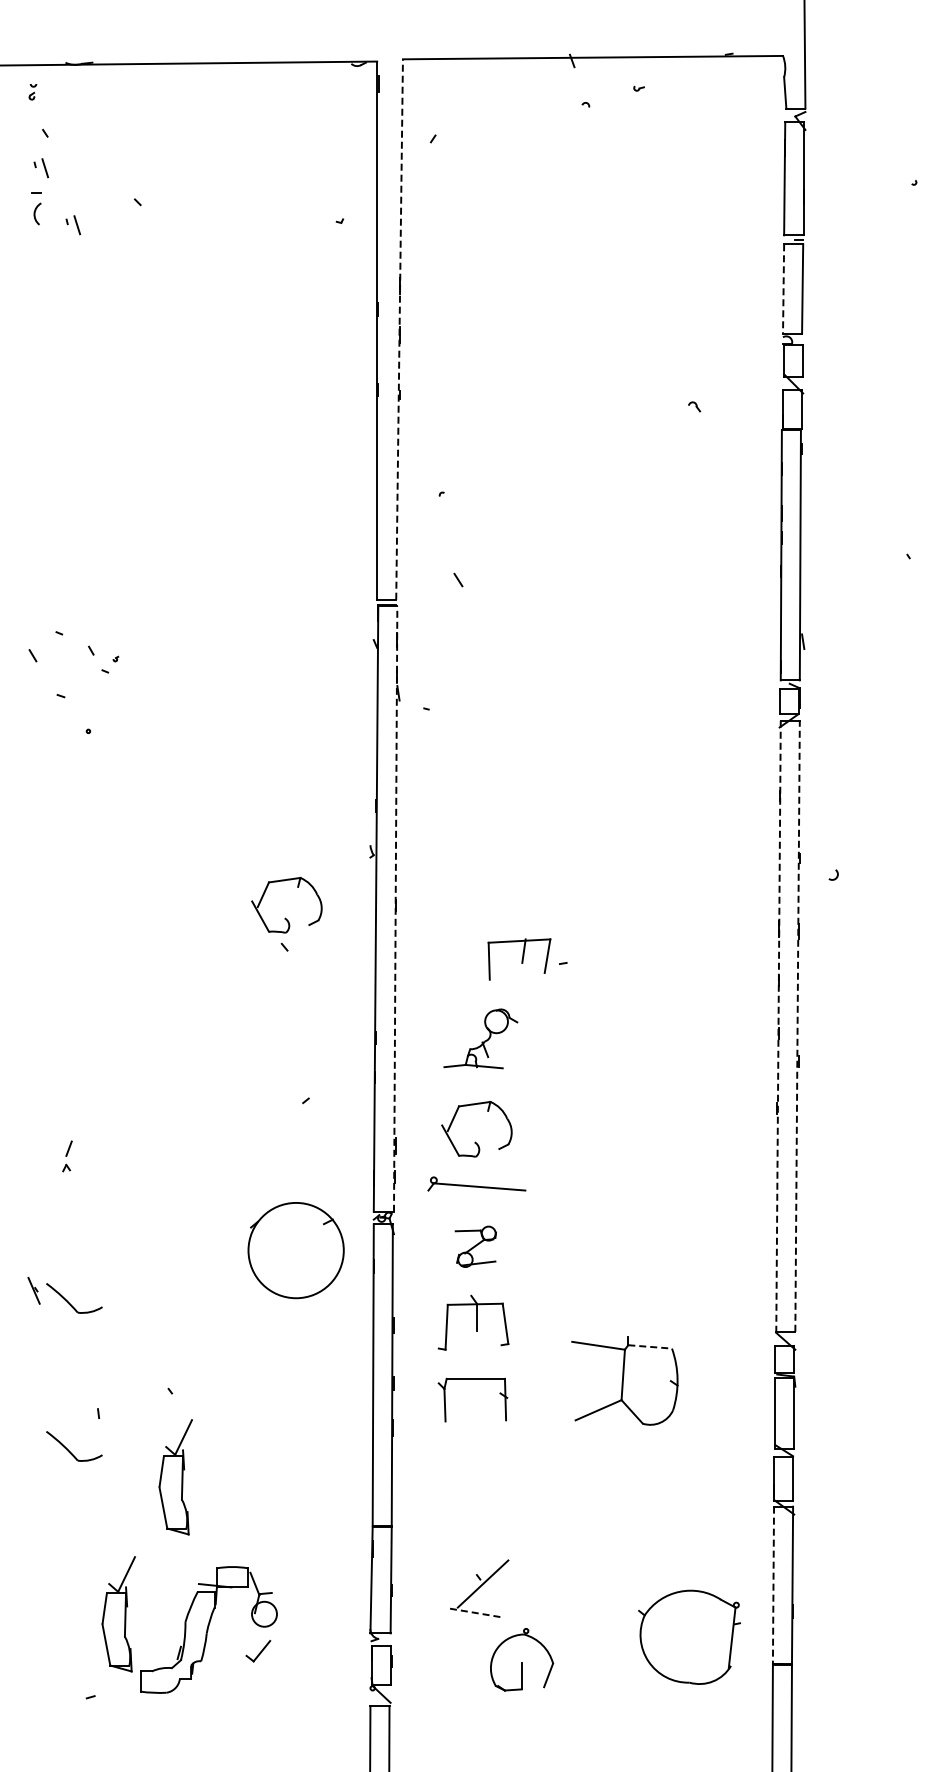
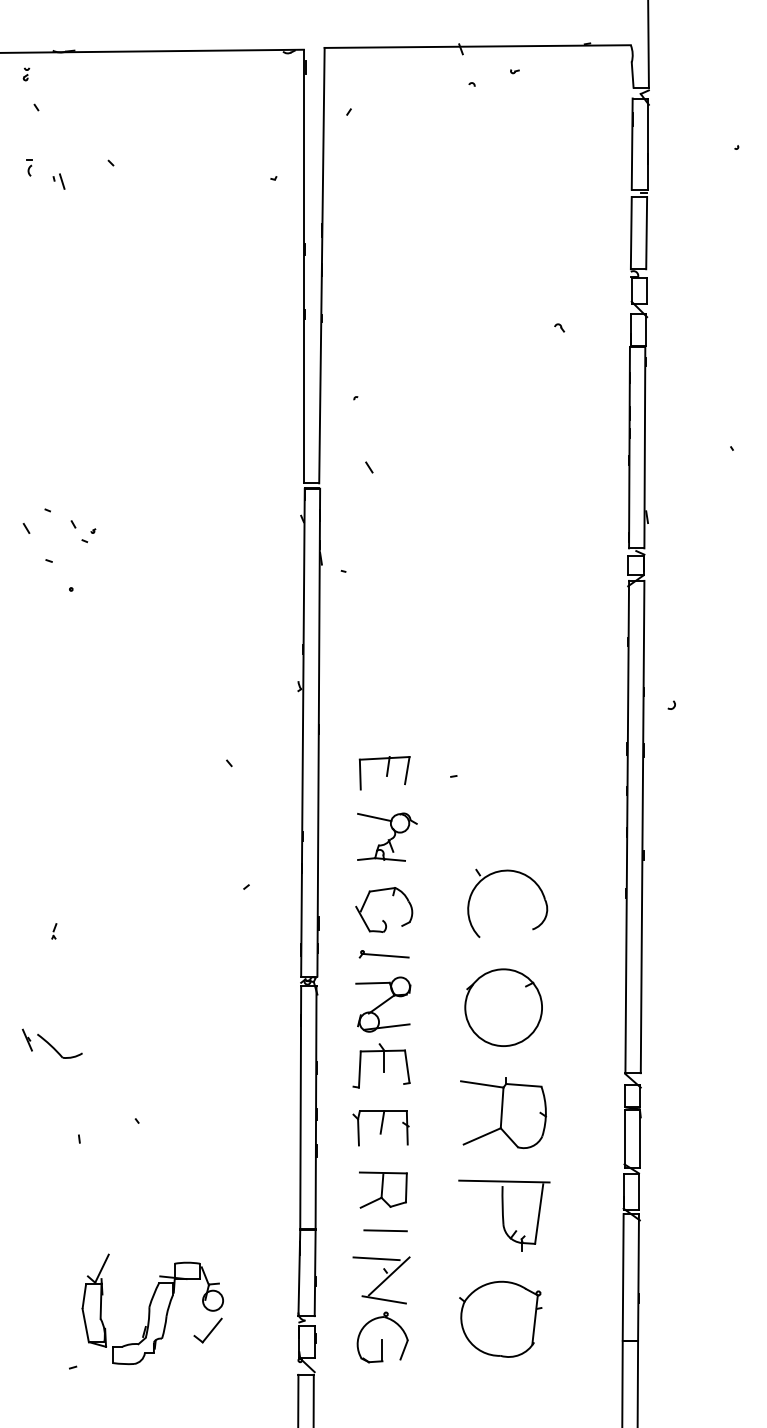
part: (41, 168) -> (33, 135), removed
part: (36, 207) -> (29, 167), size x0.62
line: (783, 289) -> (631, 233), dashed -> solid
line: (399, 329) -> (321, 265), dashed -> solid
line: (395, 909) -> (318, 732), dashed -> solid
part: (285, 917) -> (230, 739), removed
part: (519, 959) -> (384, 773), moved
line: (464, 1014) -> (374, 817), added
line: (778, 1026) -> (627, 827), dashed -> solid
line: (797, 1026) -> (642, 827), dashed -> solid
part: (638, 1082) -> (514, 872), added
part: (66, 1155) -> (53, 931), size x0.62
part: (476, 1184) -> (383, 954), size x0.62
part: (475, 1246) -> (383, 1004), size x1.67
part: (295, 1250) -> (503, 1007), moved
line: (650, 1346) -> (524, 1085), dashed -> solid
line: (474, 1392) -> (382, 1122), added
part: (69, 1450) -> (55, 1168), removed
part: (475, 1476) -> (383, 1189), added
part: (175, 1477) -> (141, 1190), removed
part: (625, 1508) -> (503, 1215), added
line: (478, 1526) -> (385, 1230), added
line: (467, 1561) -> (376, 1258), added
line: (773, 1585) -> (623, 1277), dashed -> solid
line: (477, 1613) -> (384, 1300), dashed -> solid
part: (689, 1636) -> (500, 1318), moved
part: (258, 1650) -> (208, 1329), size x1.43
part: (522, 1659) -> (383, 1337), moved

